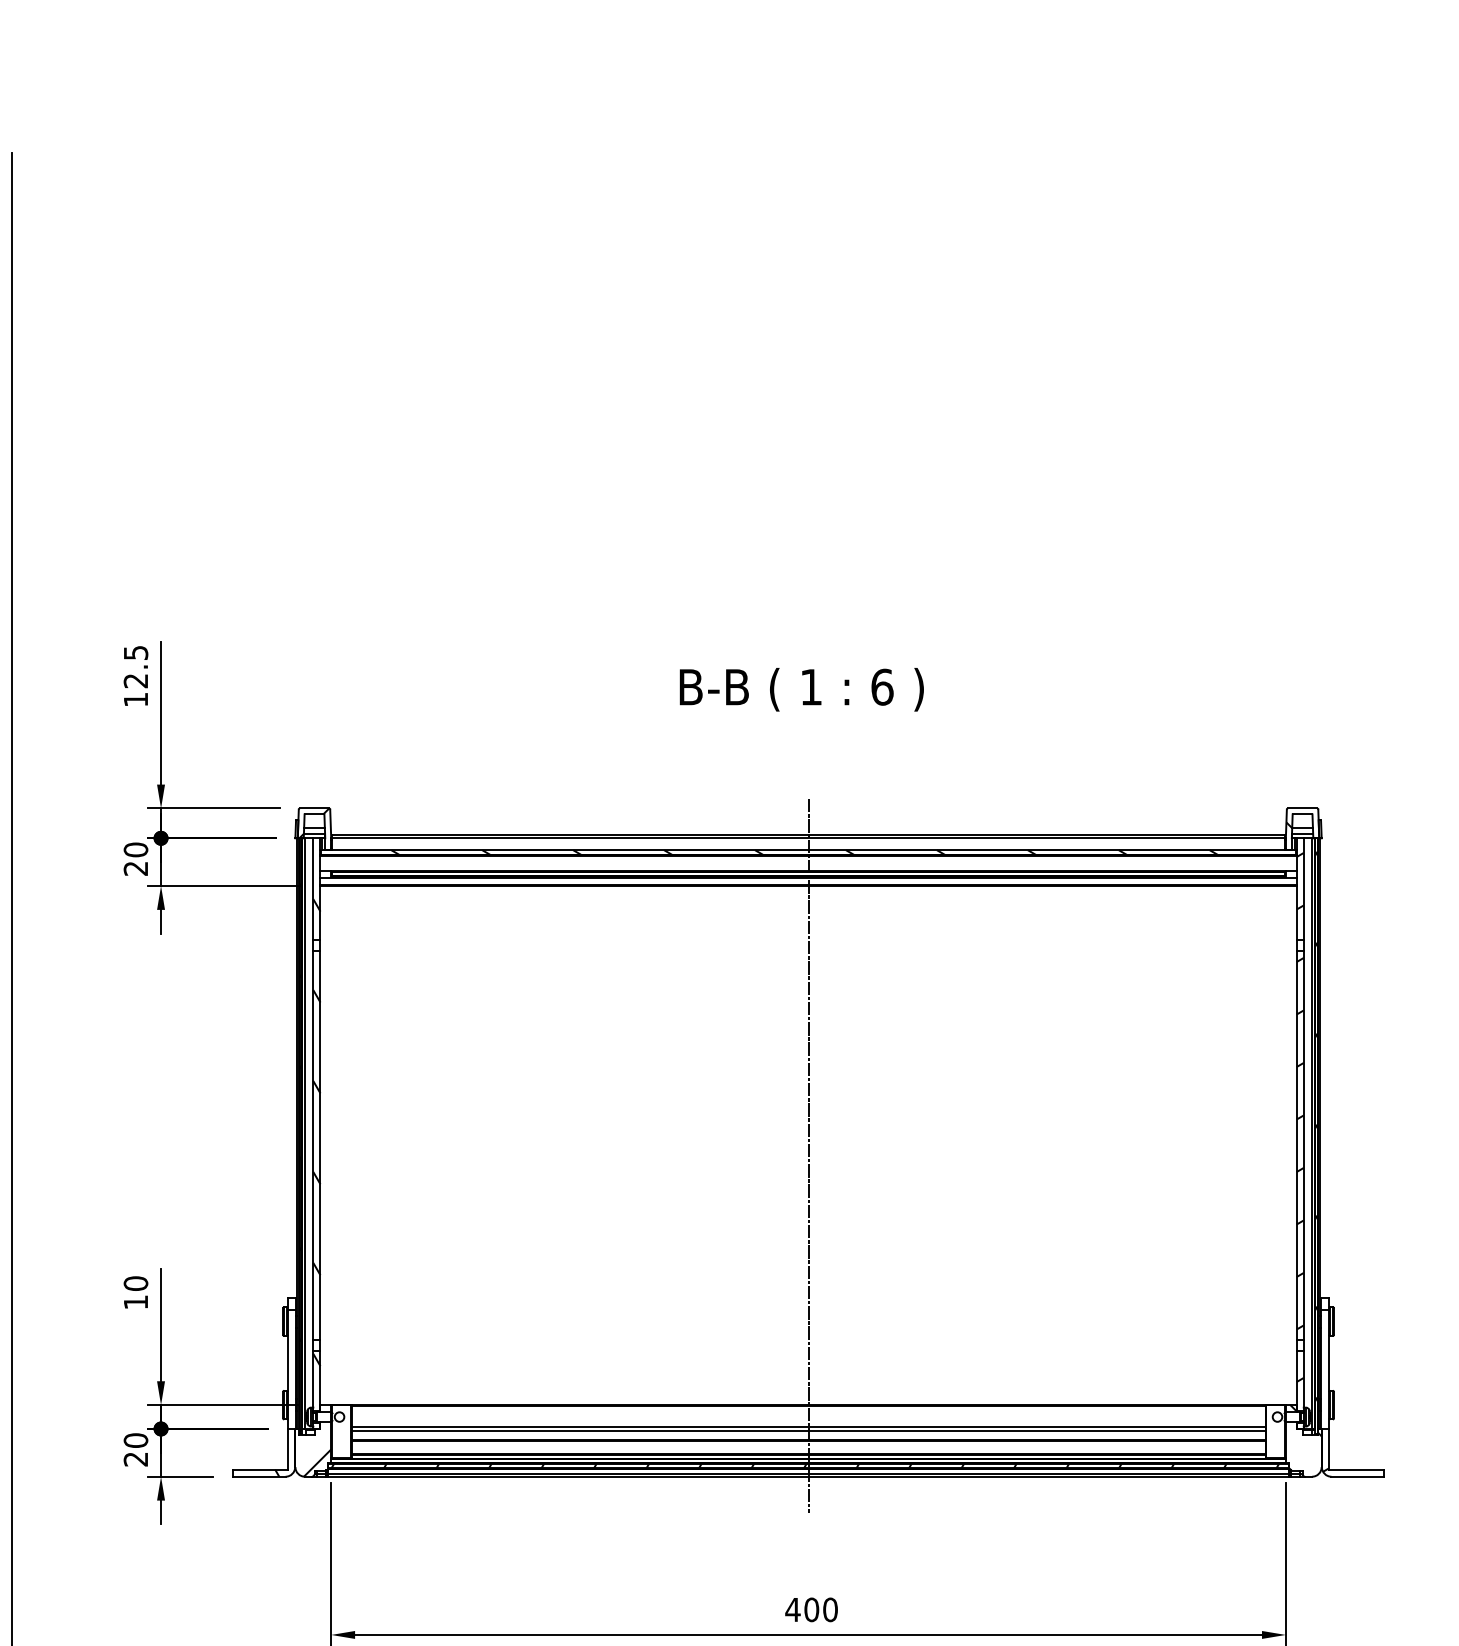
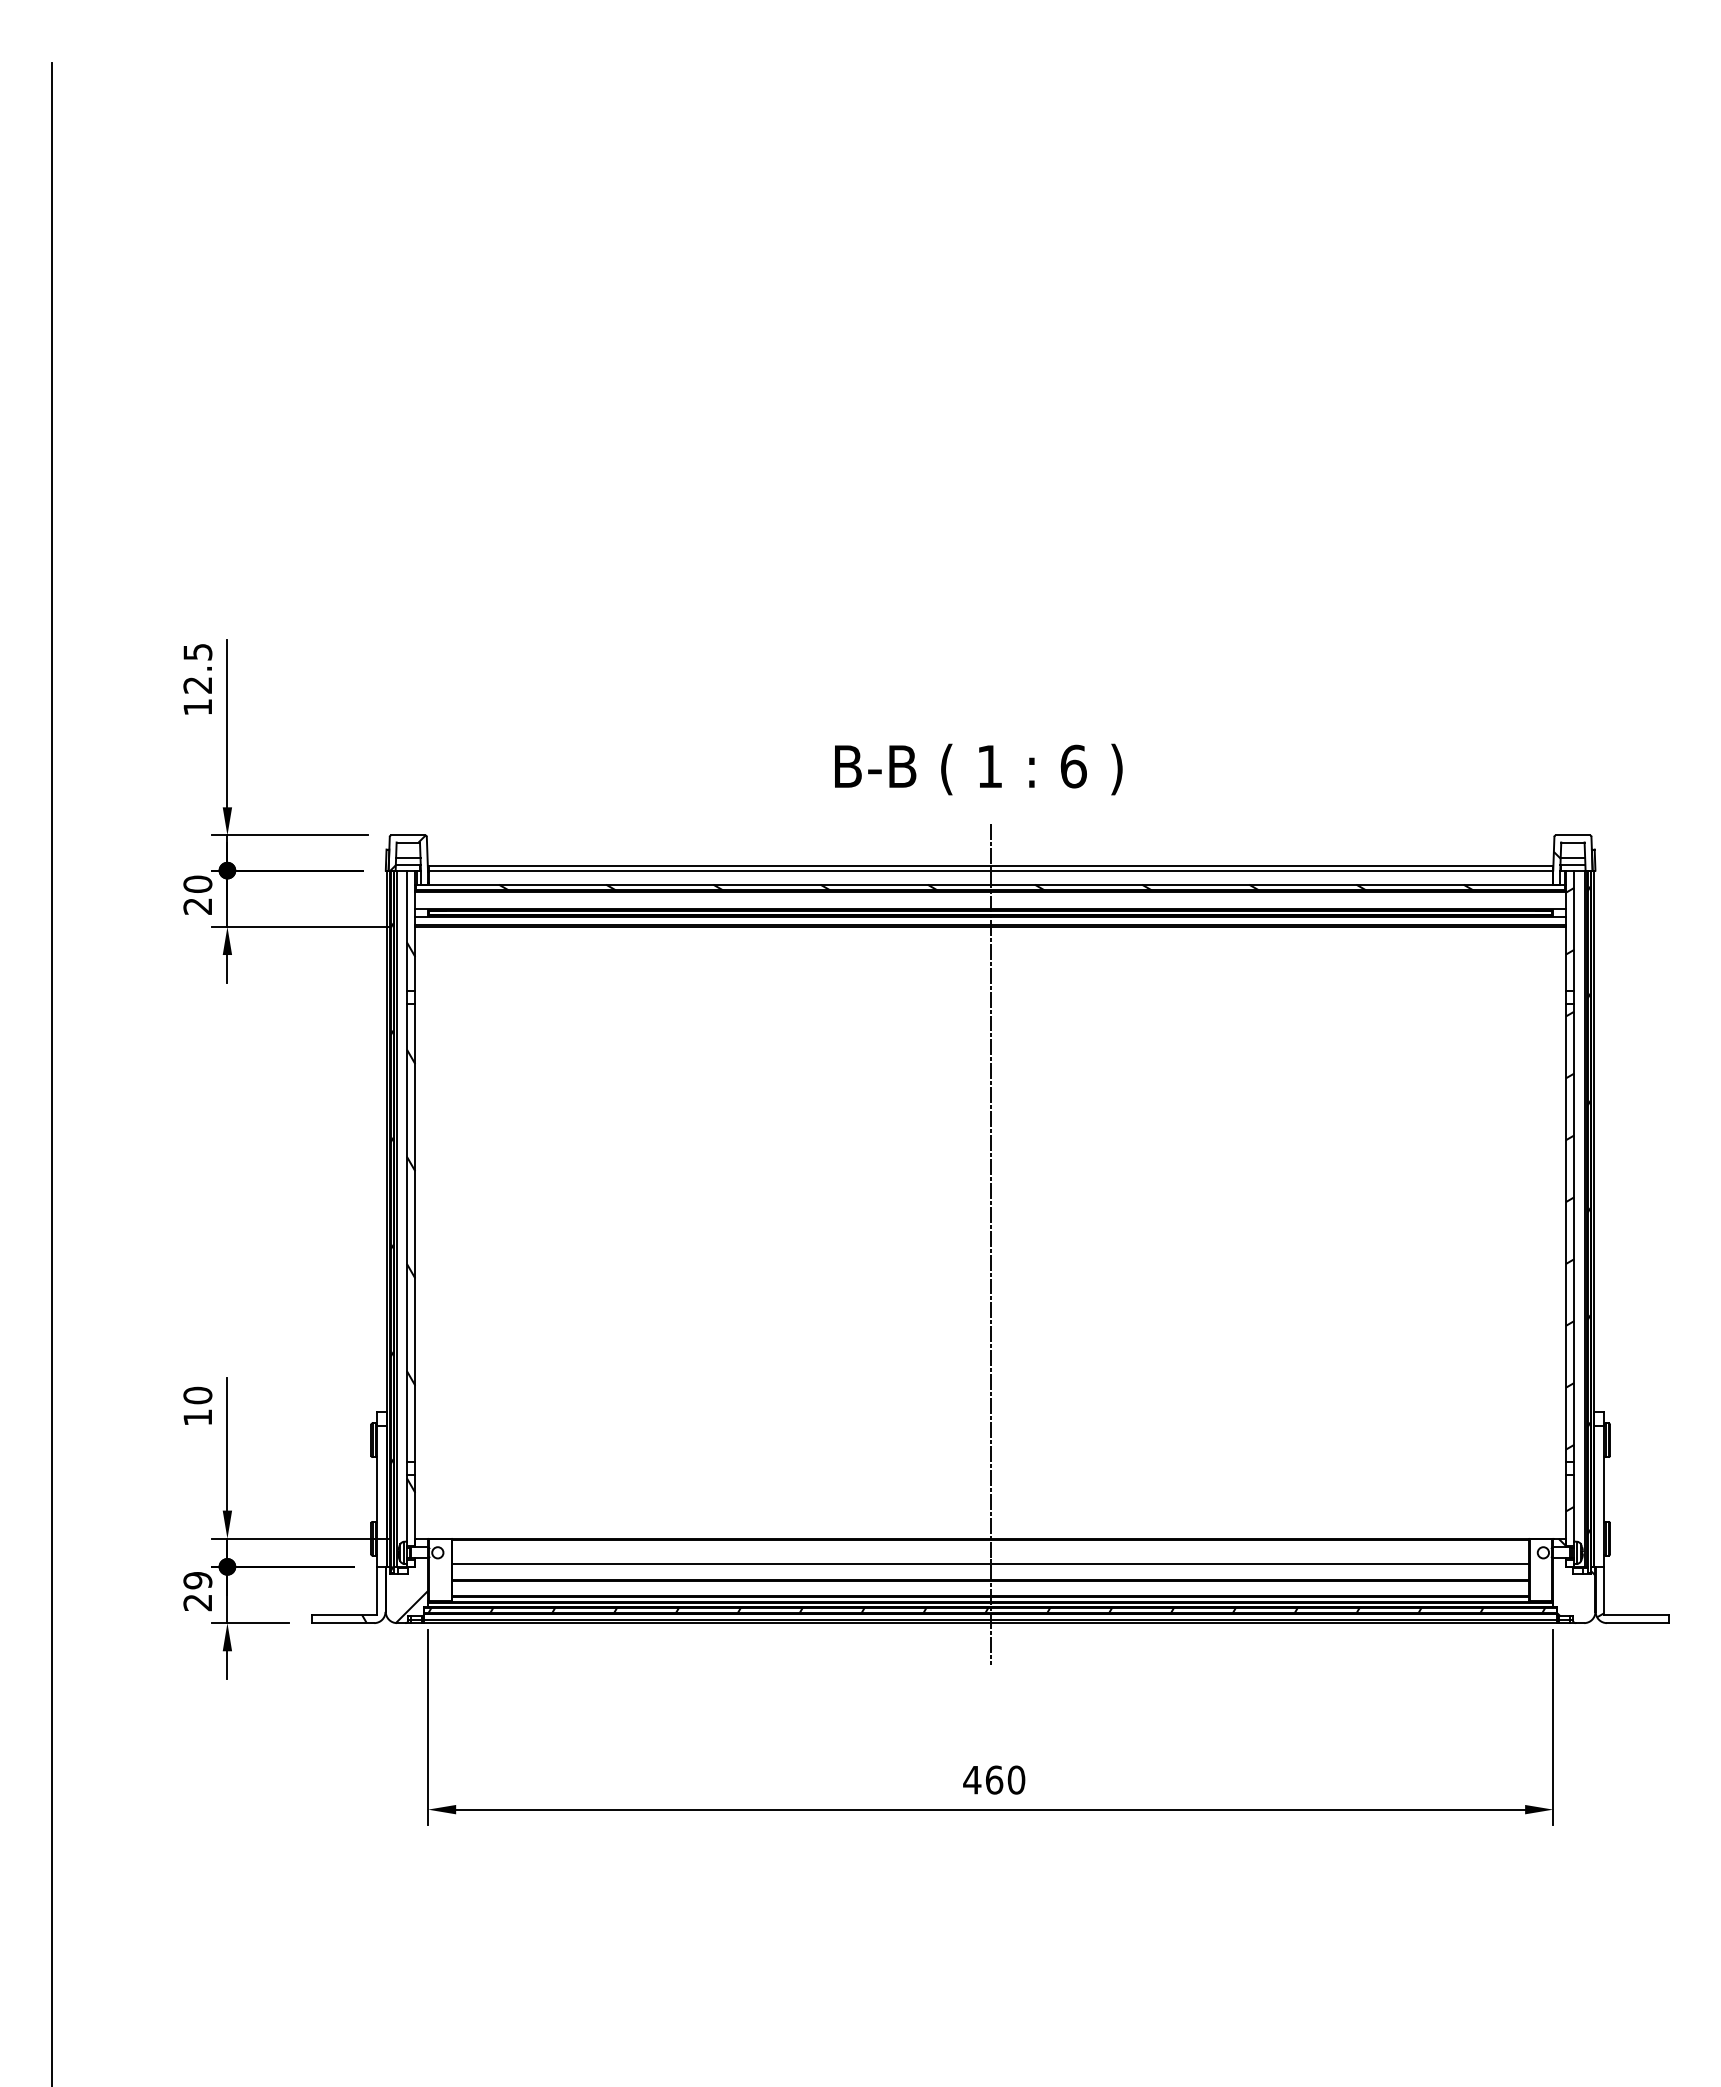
text: (801, 689) -> (978, 769), moved
line: (808, 1431) -> (990, 1569), removed
text: (135, 1440) -> (197, 1580), 20 -> 29
text: (811, 1609) -> (994, 1779), 400 -> 460

